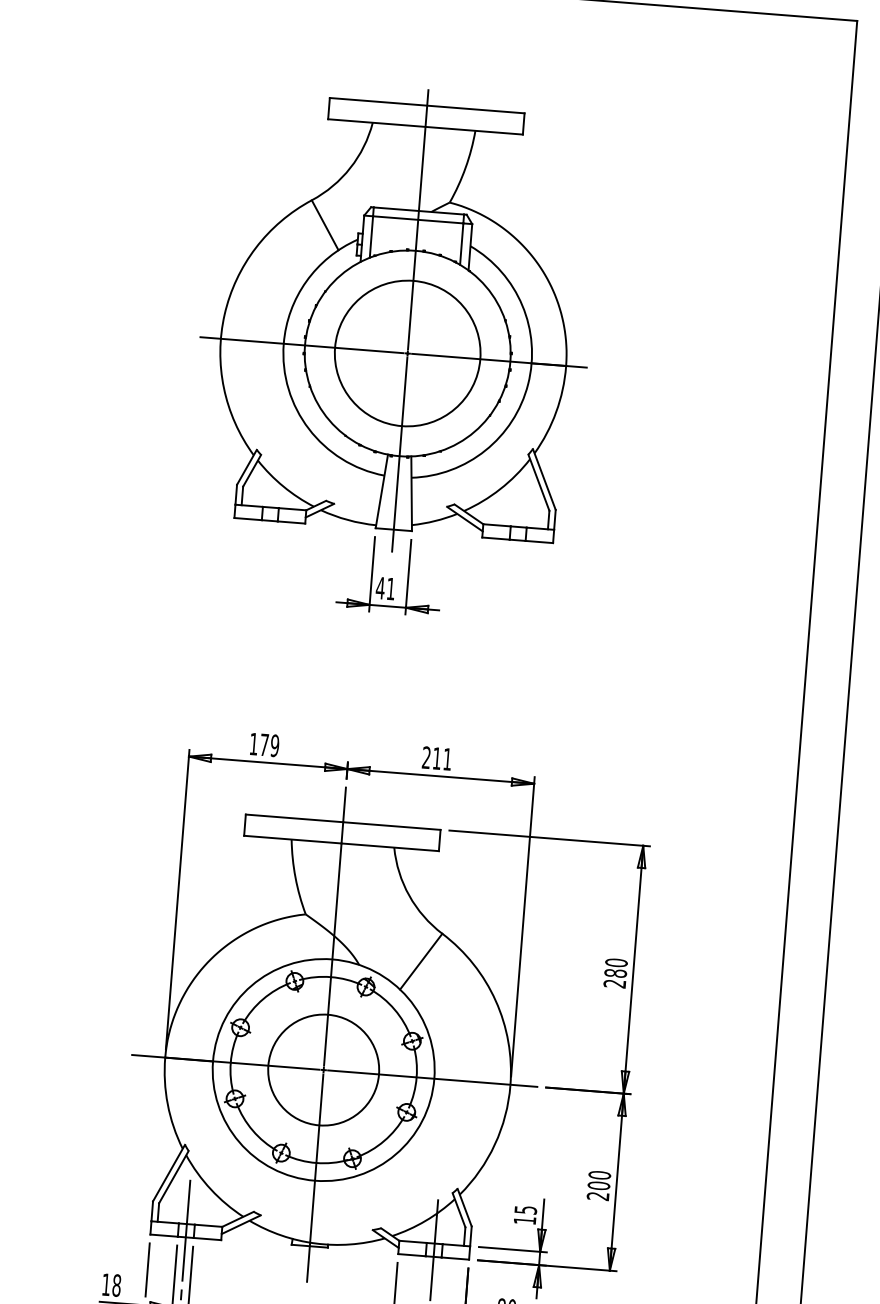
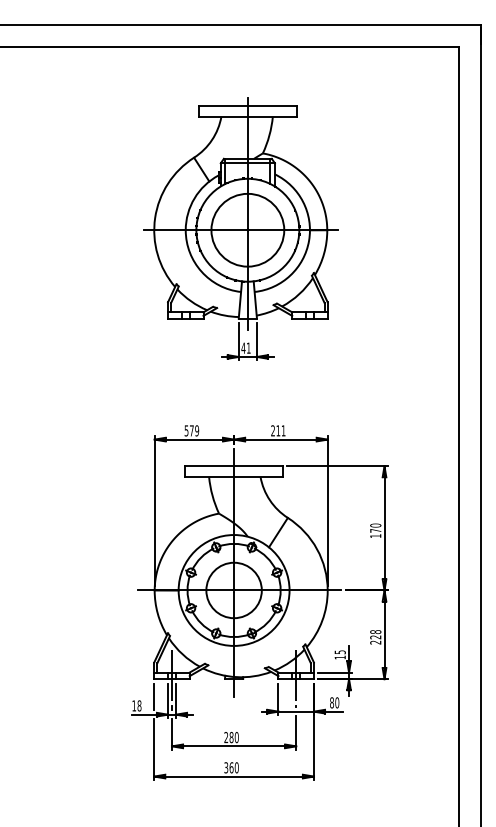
text: (253, 743) -> (186, 430), 179 -> 579
text: (614, 978) -> (375, 533), 280 -> 170
text: (598, 1180) -> (375, 634), 200 -> 228

